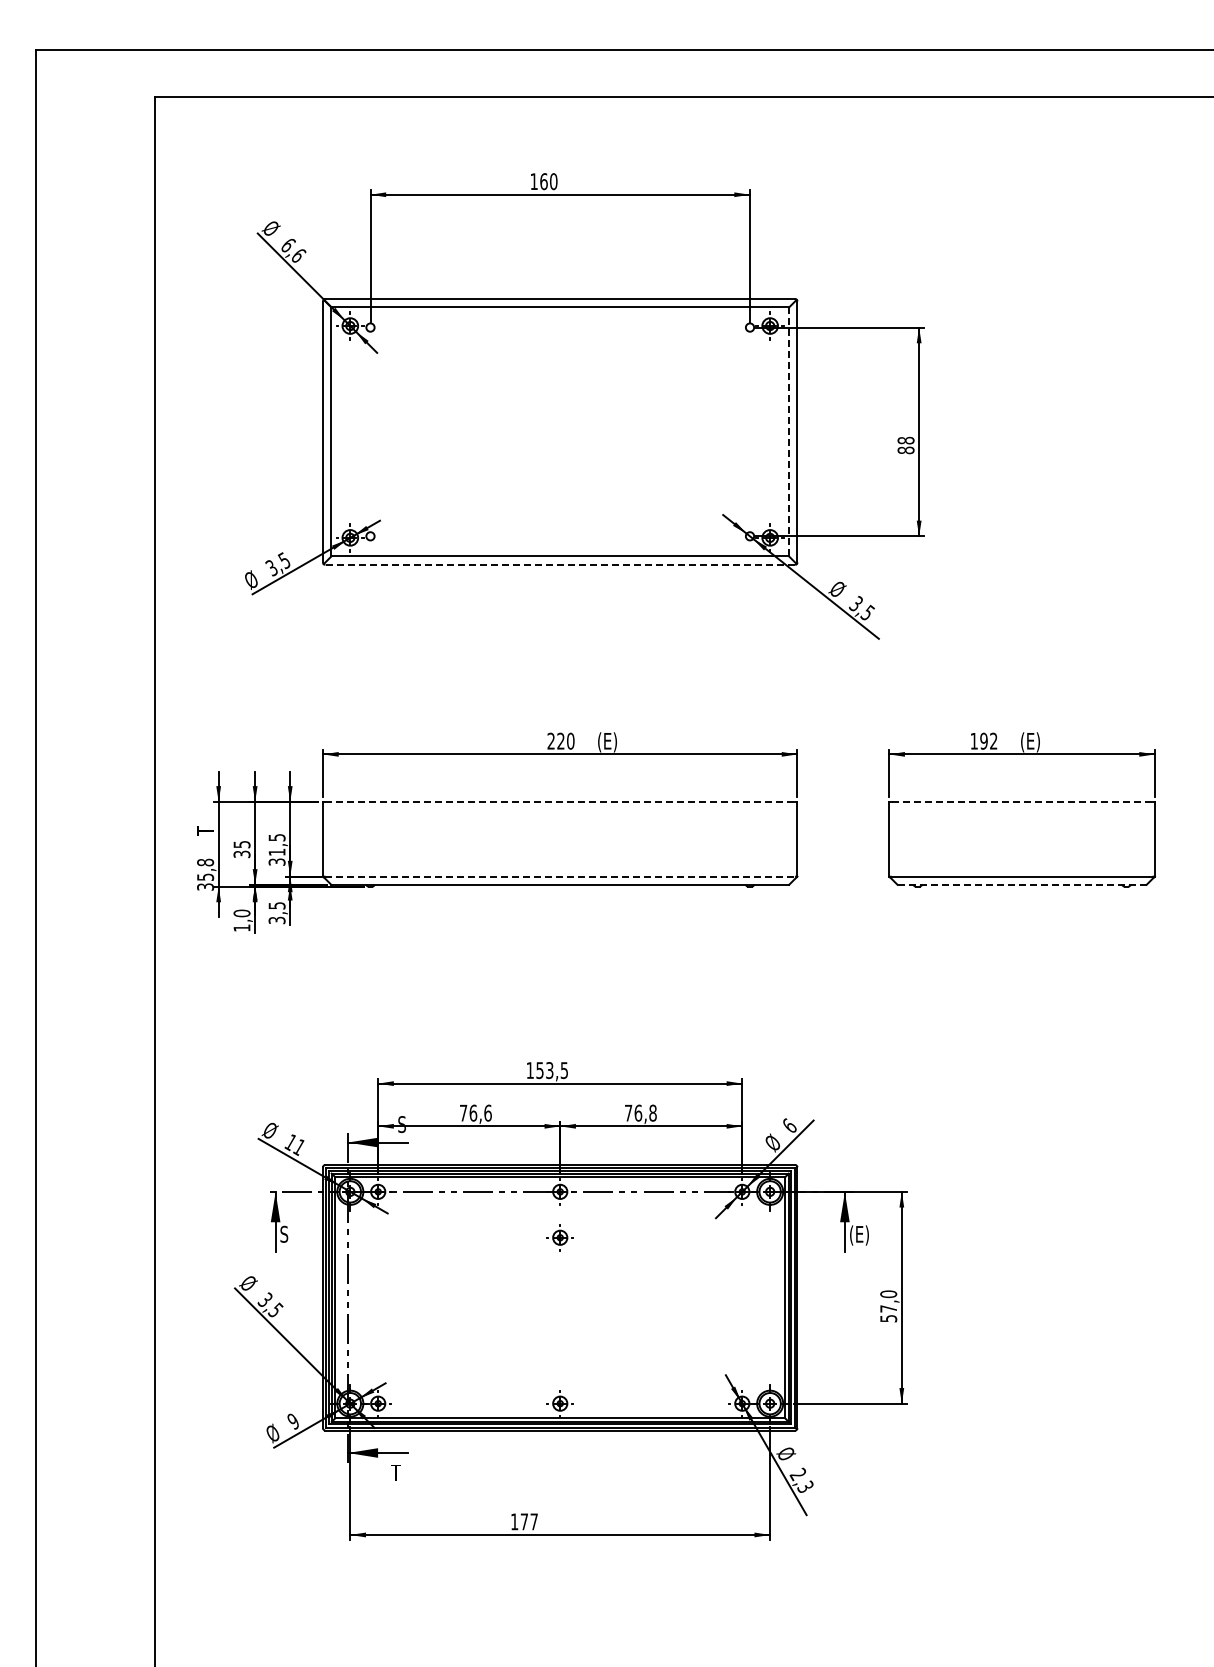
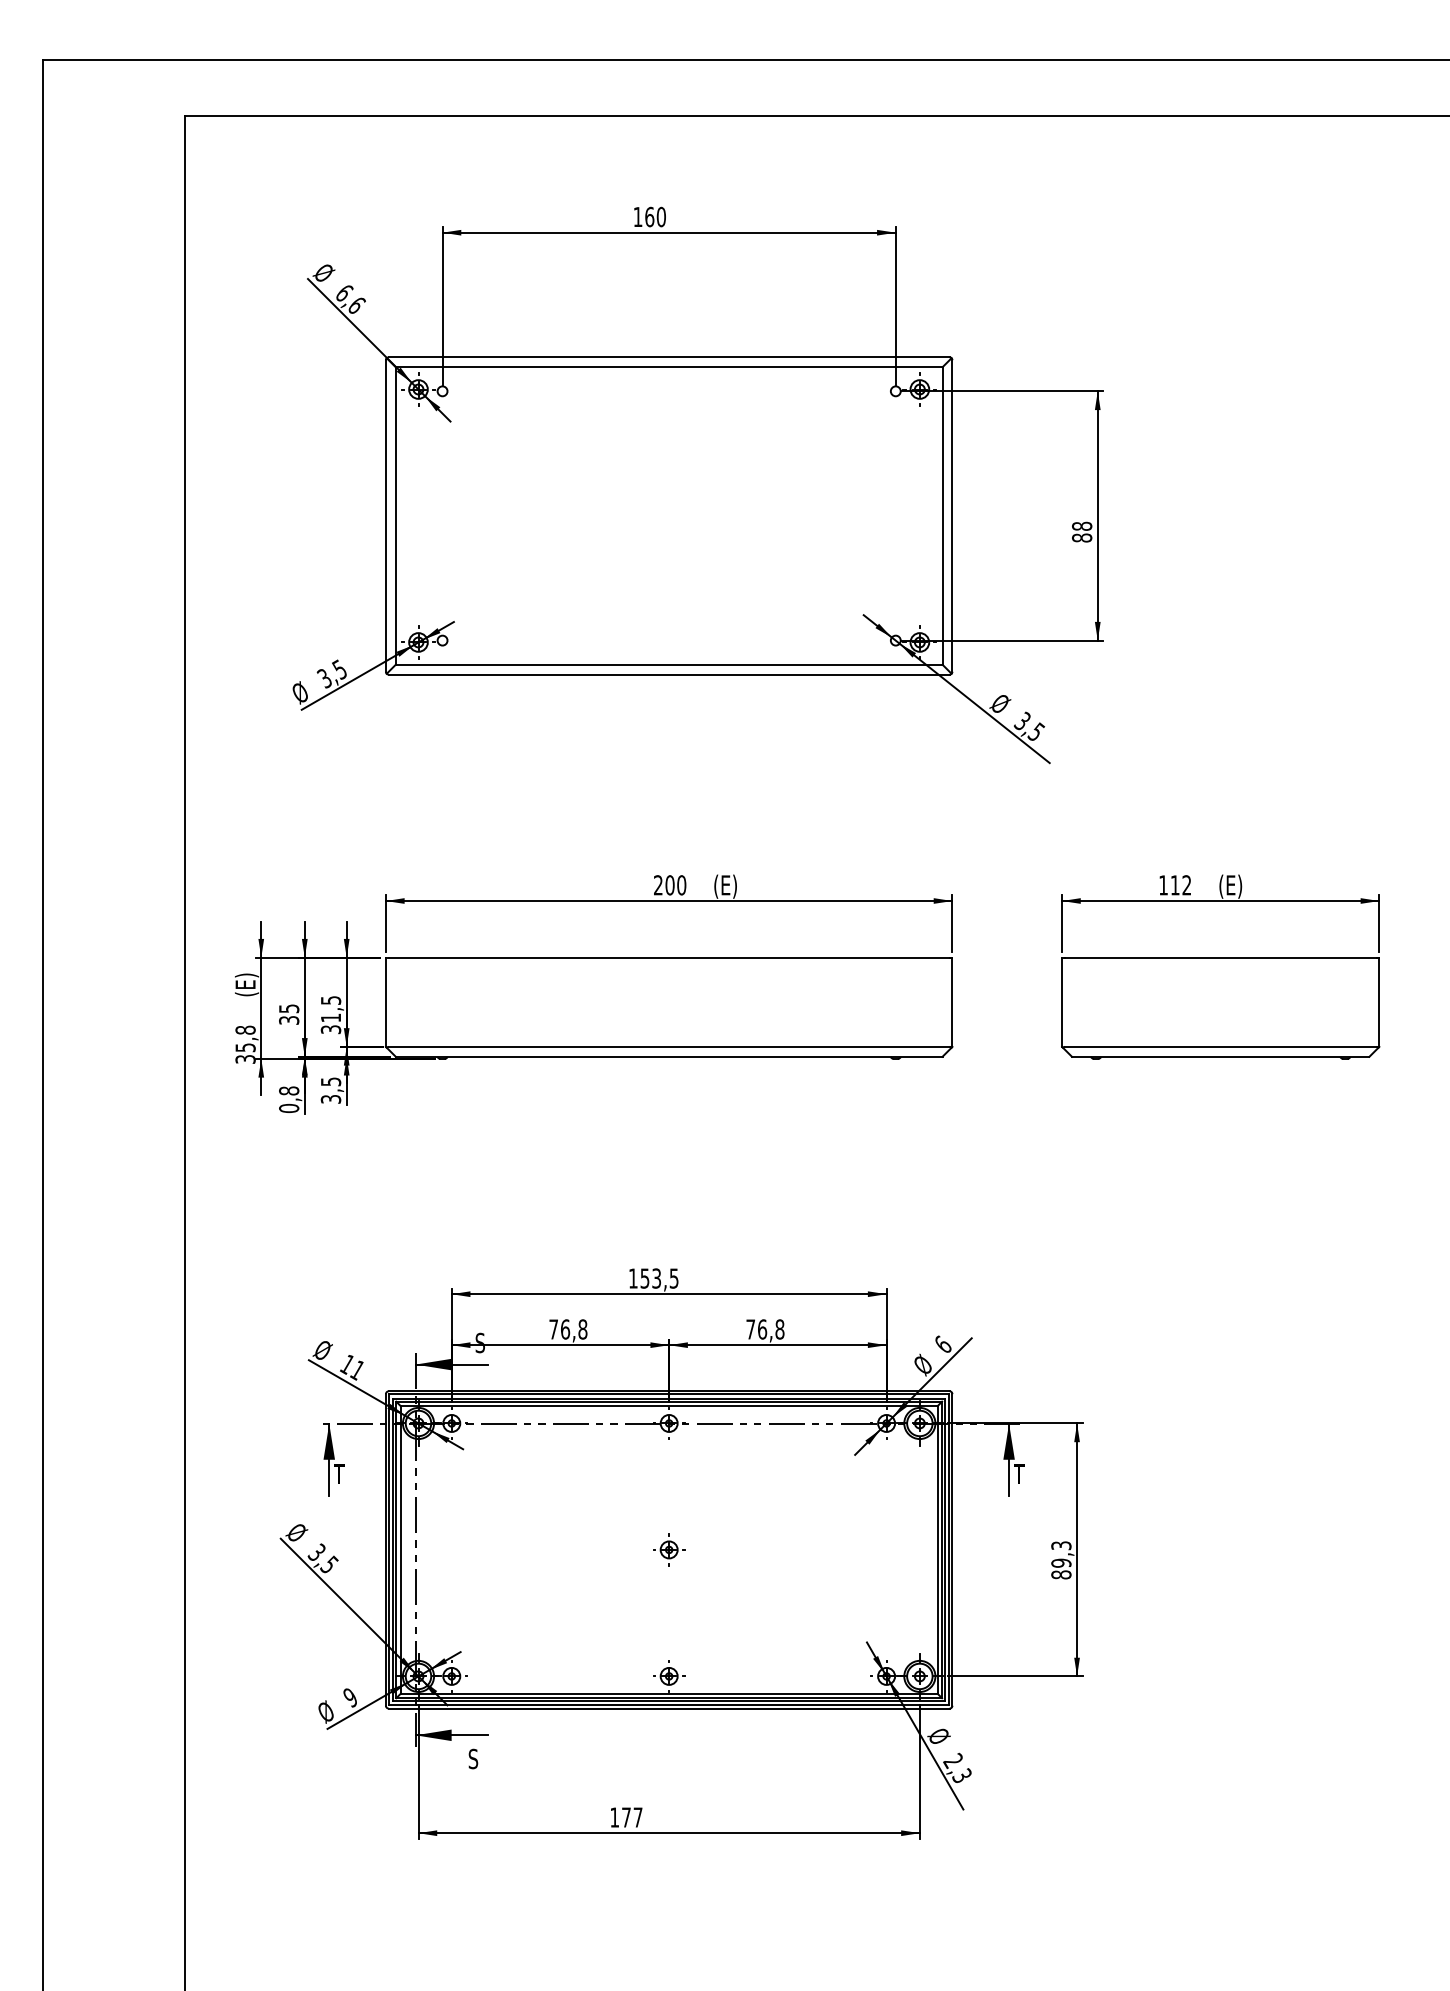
line: (789, 431) -> (942, 515), dashed -> solid
line: (560, 564) -> (669, 674), dashed -> solid
text: (560, 740) -> (669, 884), 220 -> 200
text: (983, 740) -> (1174, 884), 192 -> 112
line: (560, 801) -> (669, 957), dashed -> solid
line: (1022, 801) -> (1221, 957), dashed -> solid
text: (206, 825) -> (246, 985), T -> (E)
line: (560, 876) -> (669, 1046), dashed -> solid
line: (1022, 884) -> (1221, 1056), dashed -> solid
text: (241, 920) -> (288, 1099), 1,0 -> 0,8
text: (487, 1112) -> (582, 1328), 76,6 -> 76,8
text: (283, 1233) -> (338, 1473), S -> T
text: (858, 1235) -> (1025, 1475), (E) -> T
part: (559, 1237) -> (668, 1549), moved
text: (888, 1306) -> (1061, 1560), 57,0 -> 89,3
text: (395, 1472) -> (472, 1758), T -> S

